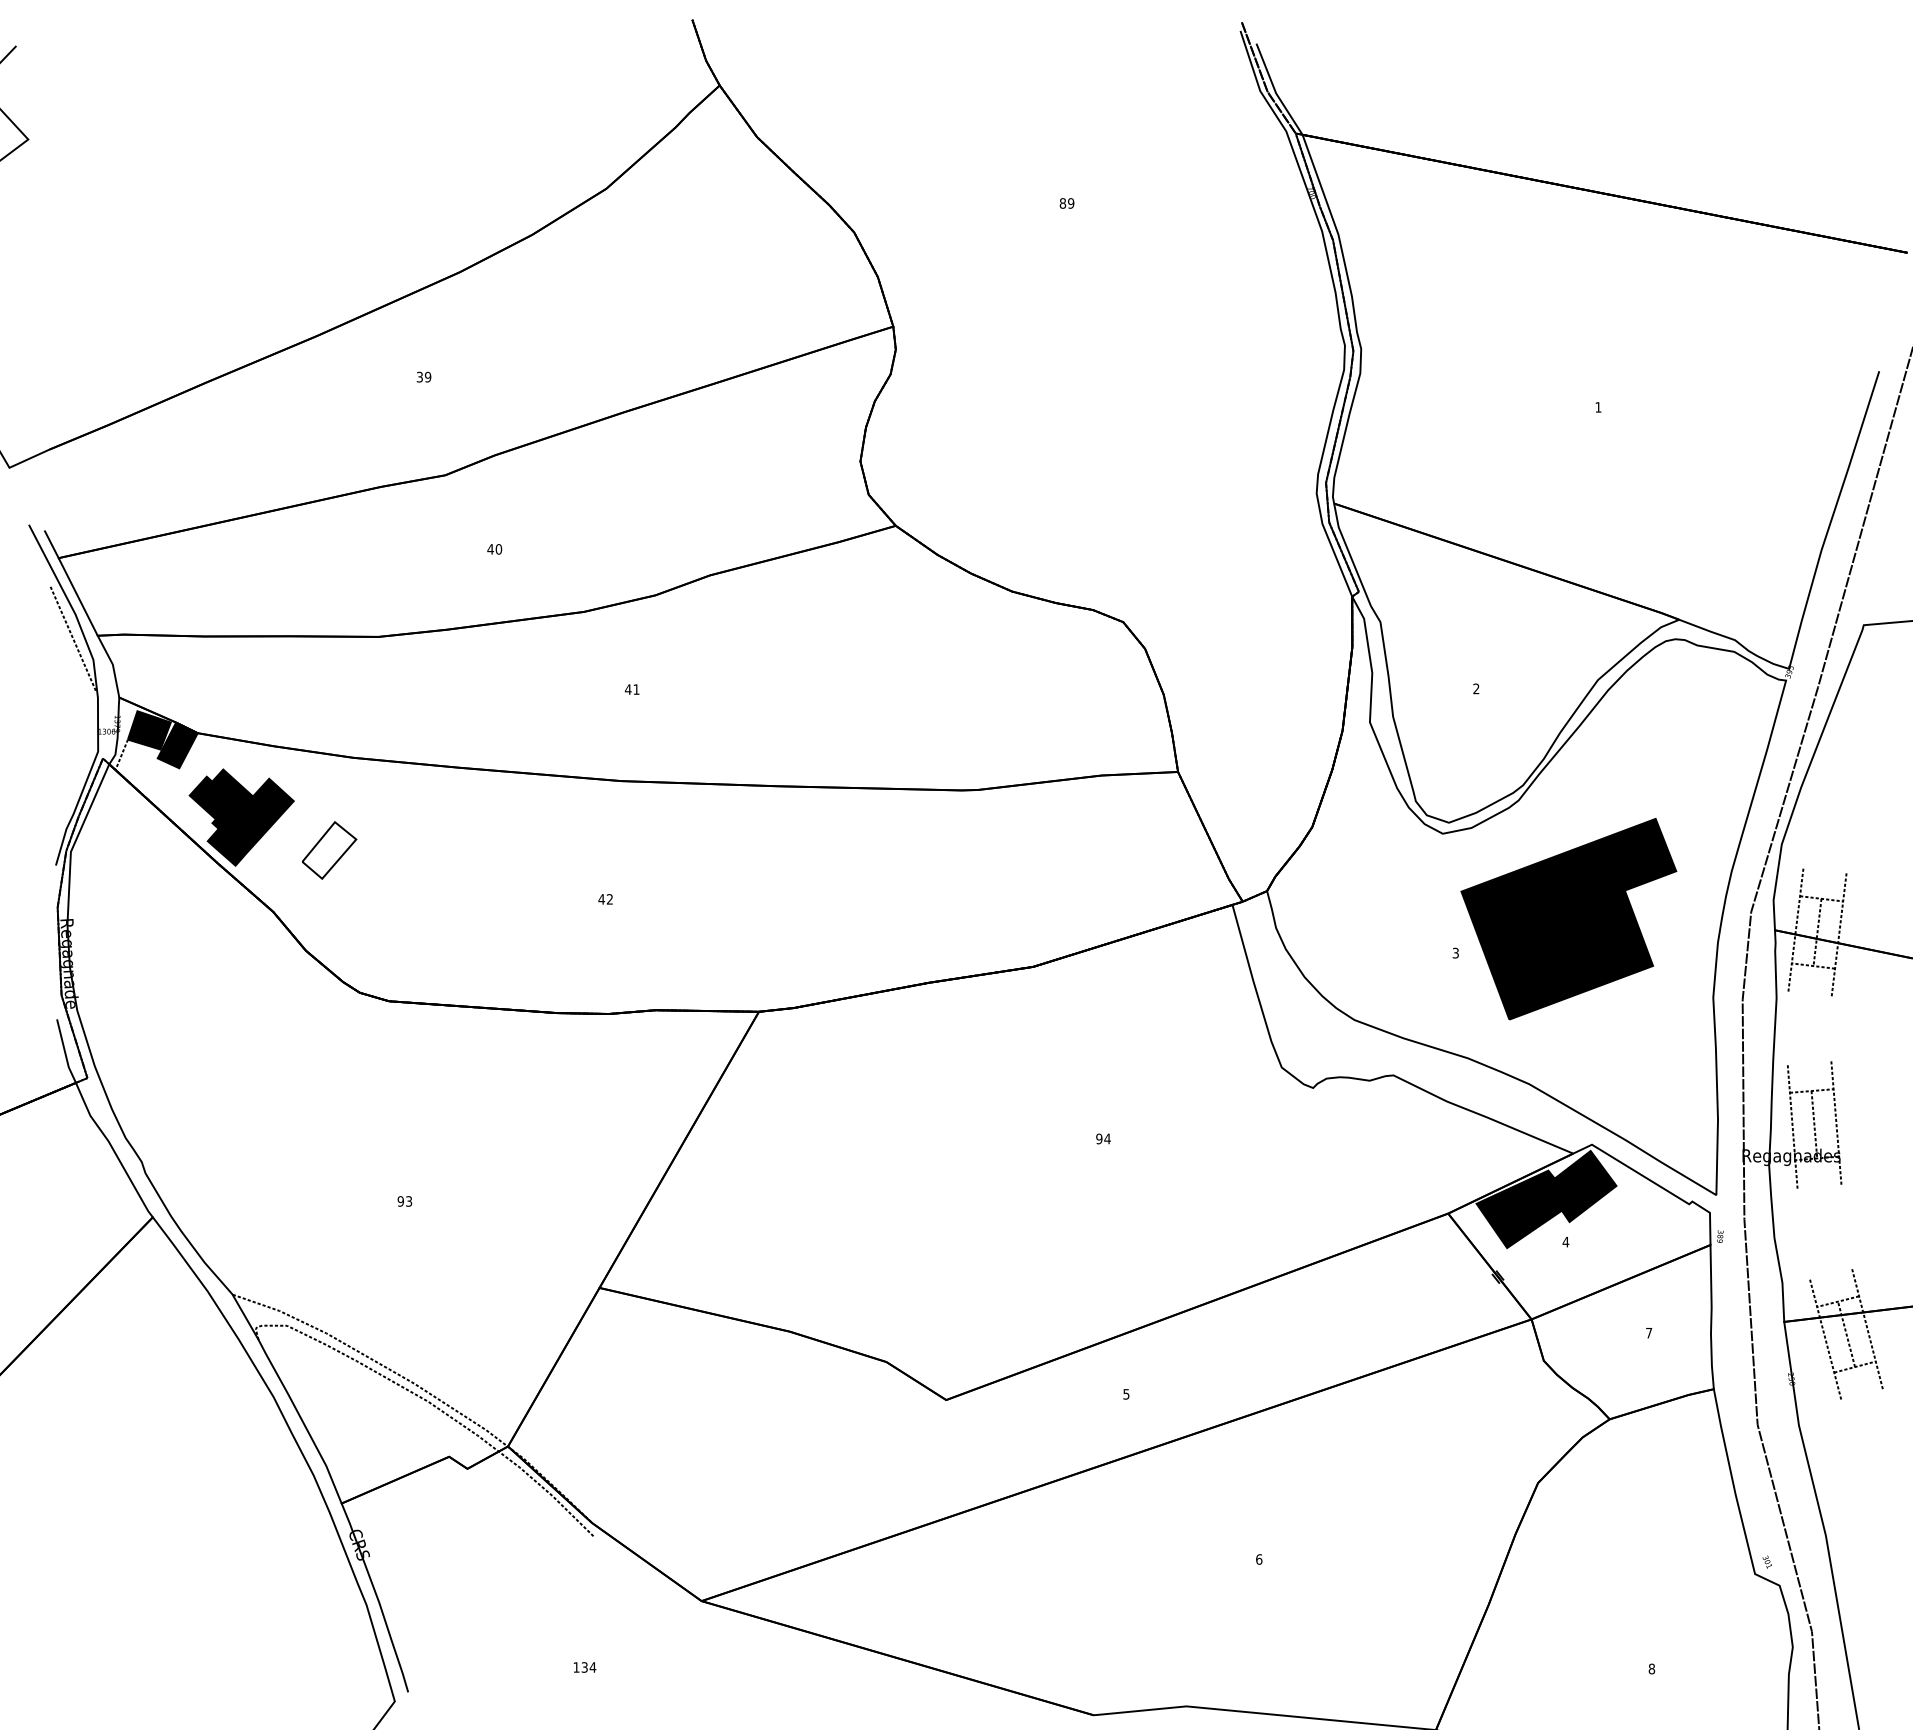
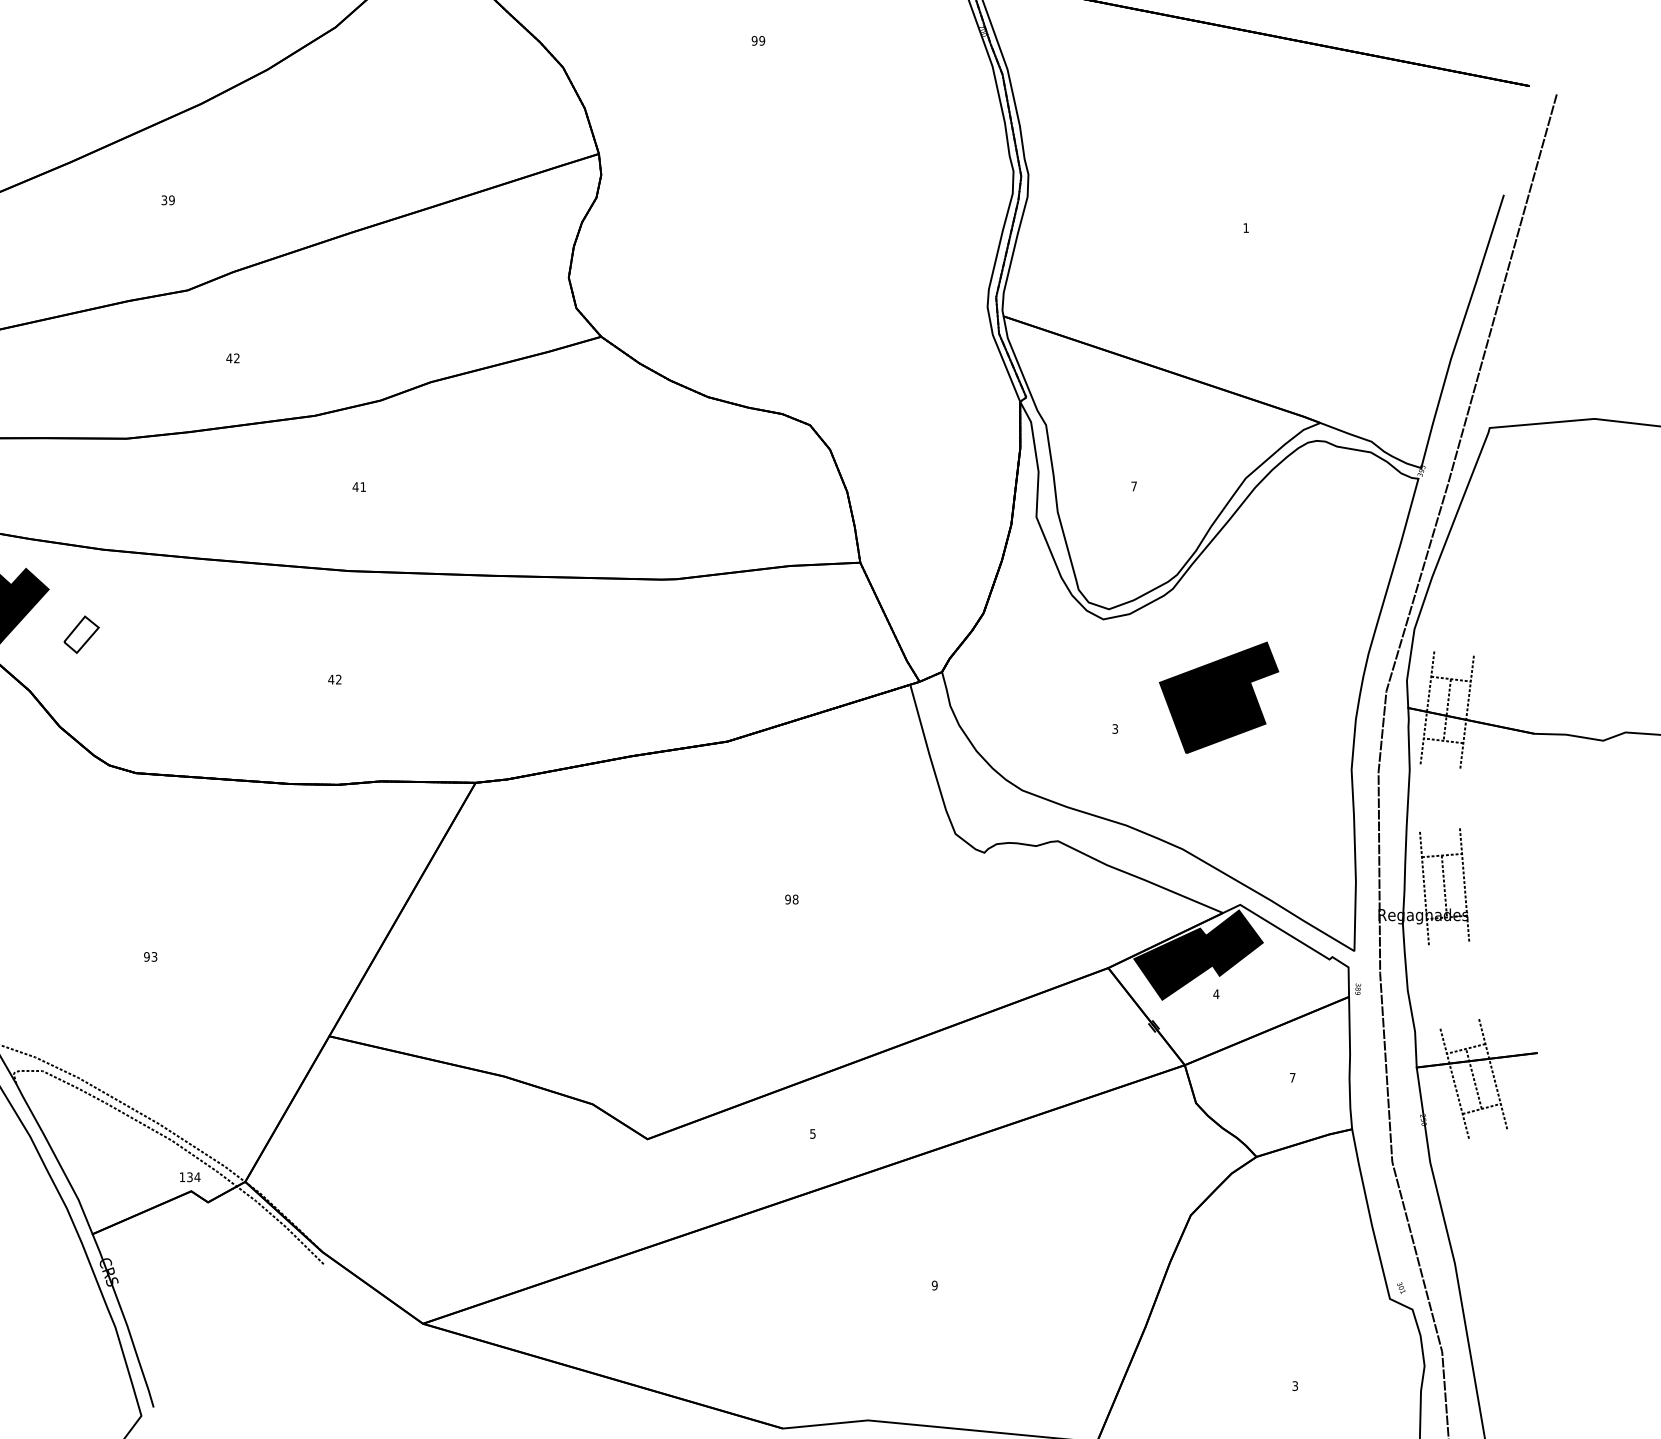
text: (1062, 203) -> (754, 40), 89 -> 99
text: (498, 549) -> (236, 358), 40 -> 42
text: (1476, 688) -> (1134, 486), 2 -> 7
part: (329, 850) -> (81, 634), size x0.7
part: (1568, 919) -> (1218, 698), size x0.6
text: (1107, 1138) -> (795, 899), 94 -> 98
text: (1259, 1559) -> (935, 1285), 6 -> 9
text: (584, 1667) -> (189, 1177), moved
text: (1651, 1668) -> (1294, 1385), 8 -> 3

